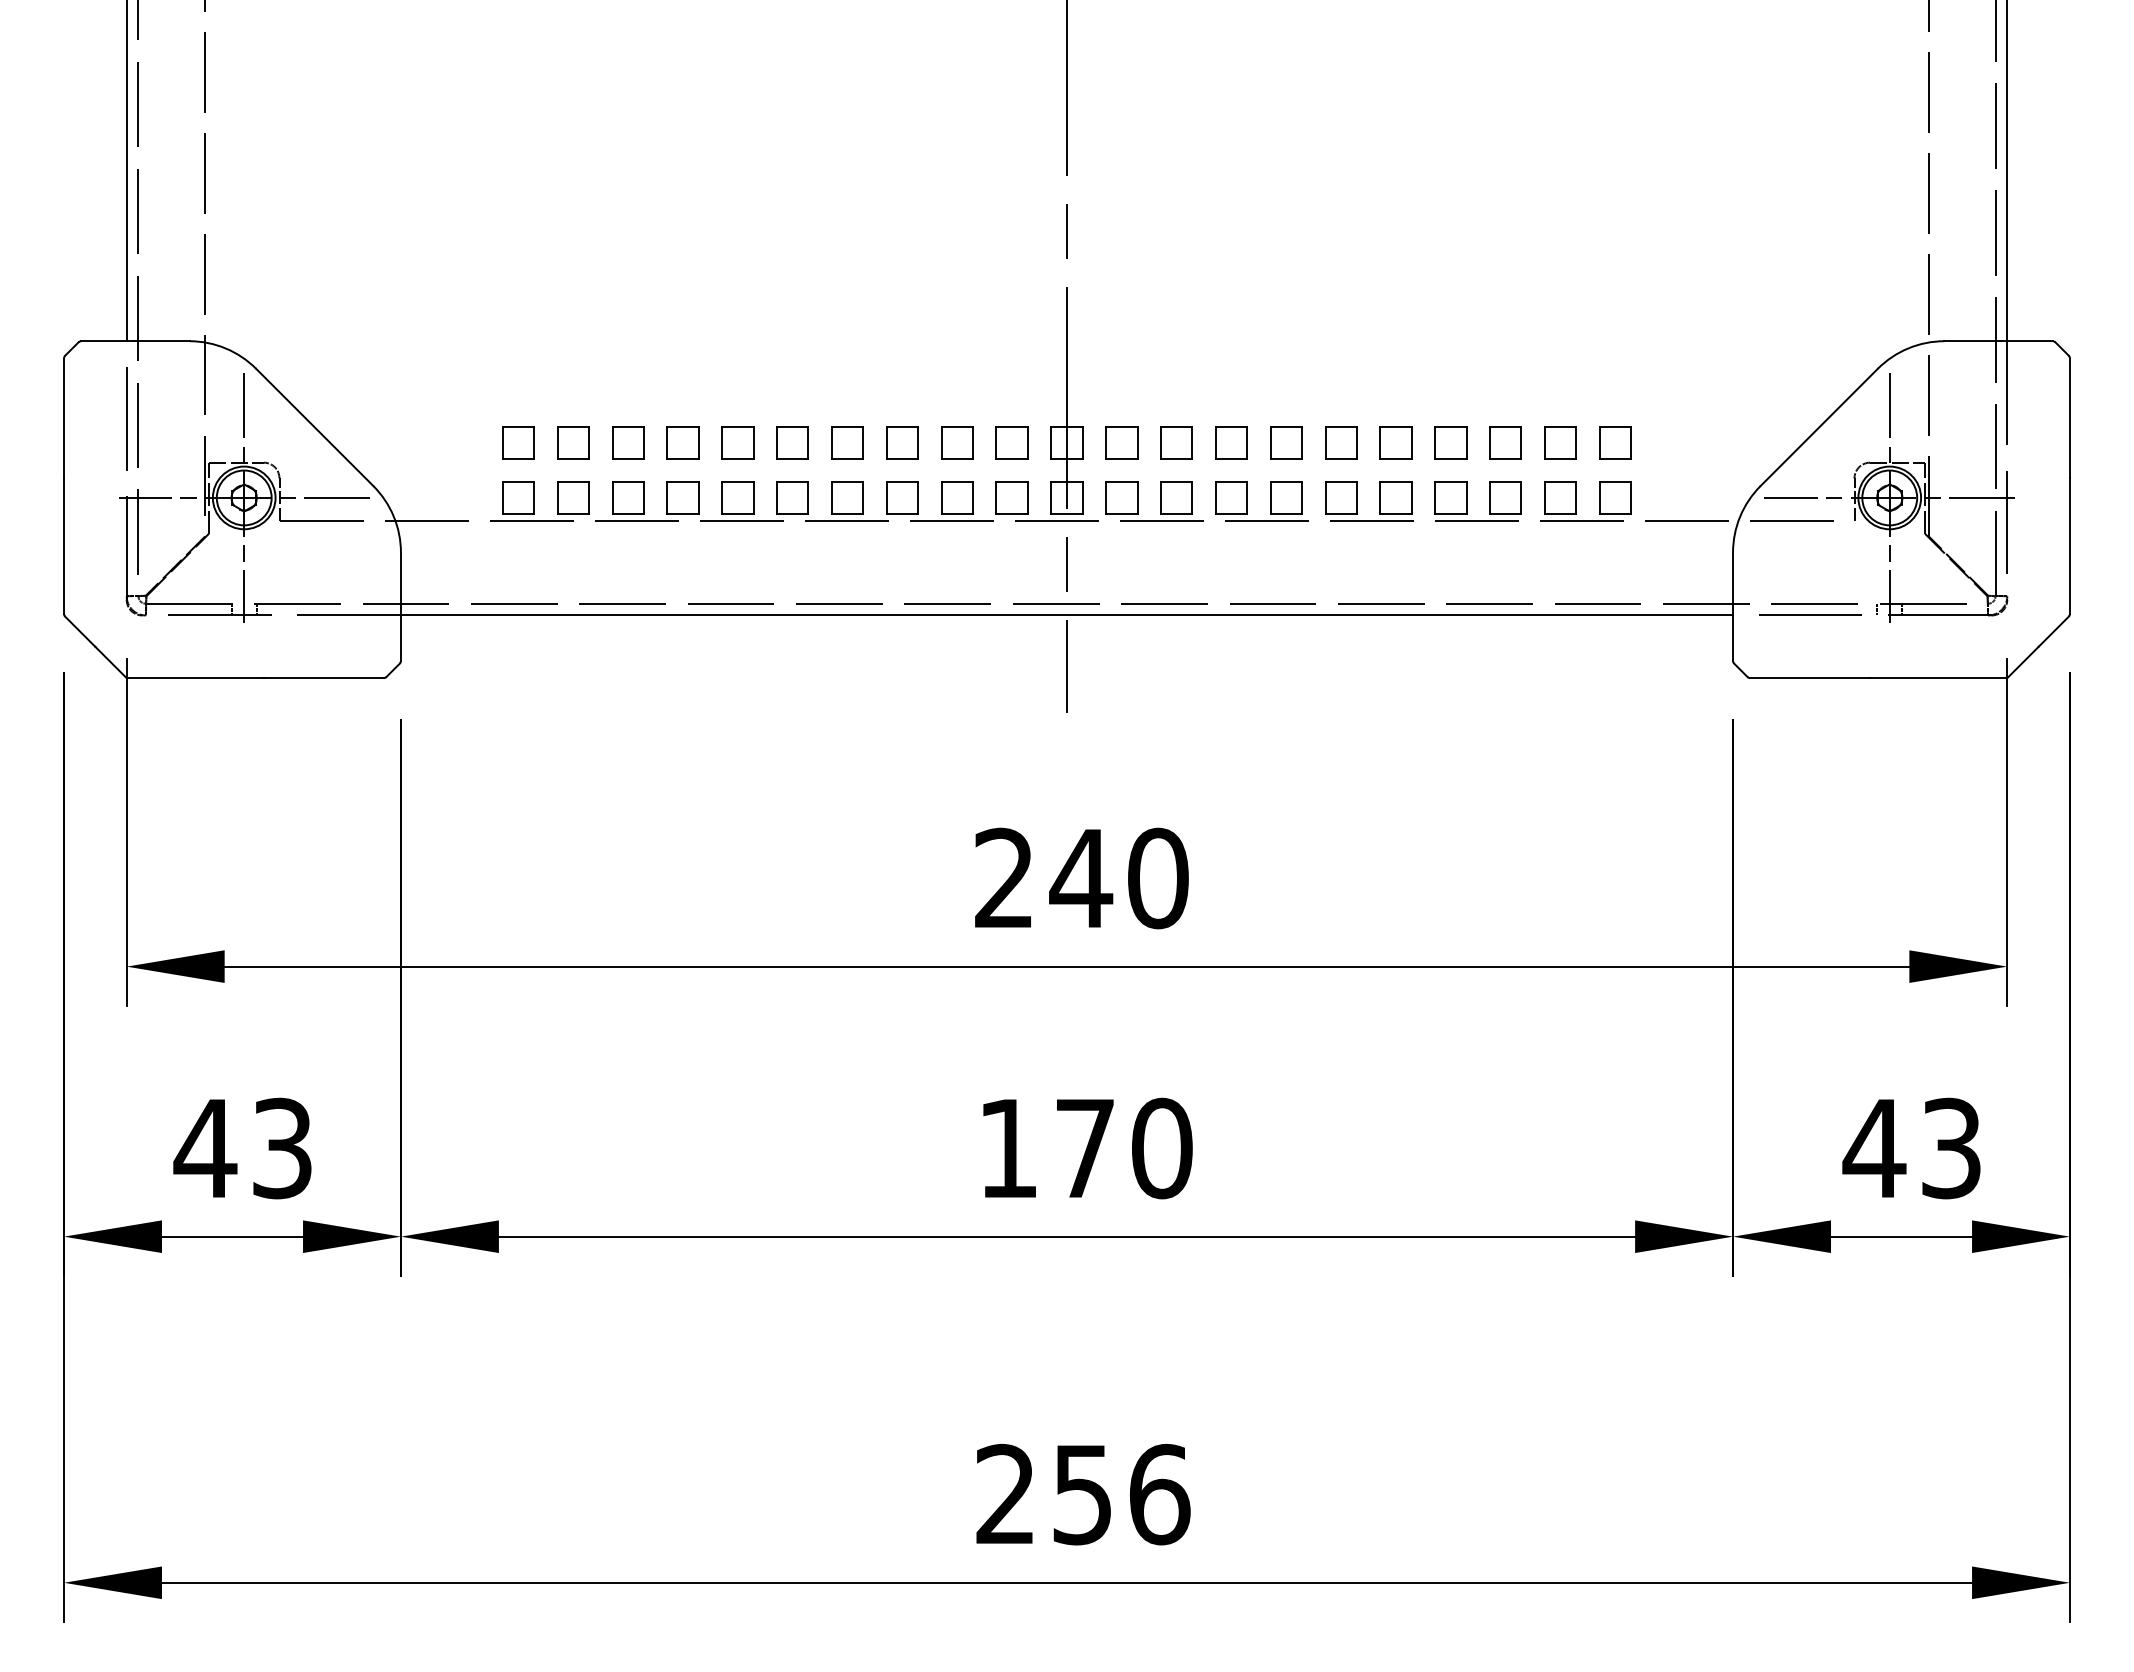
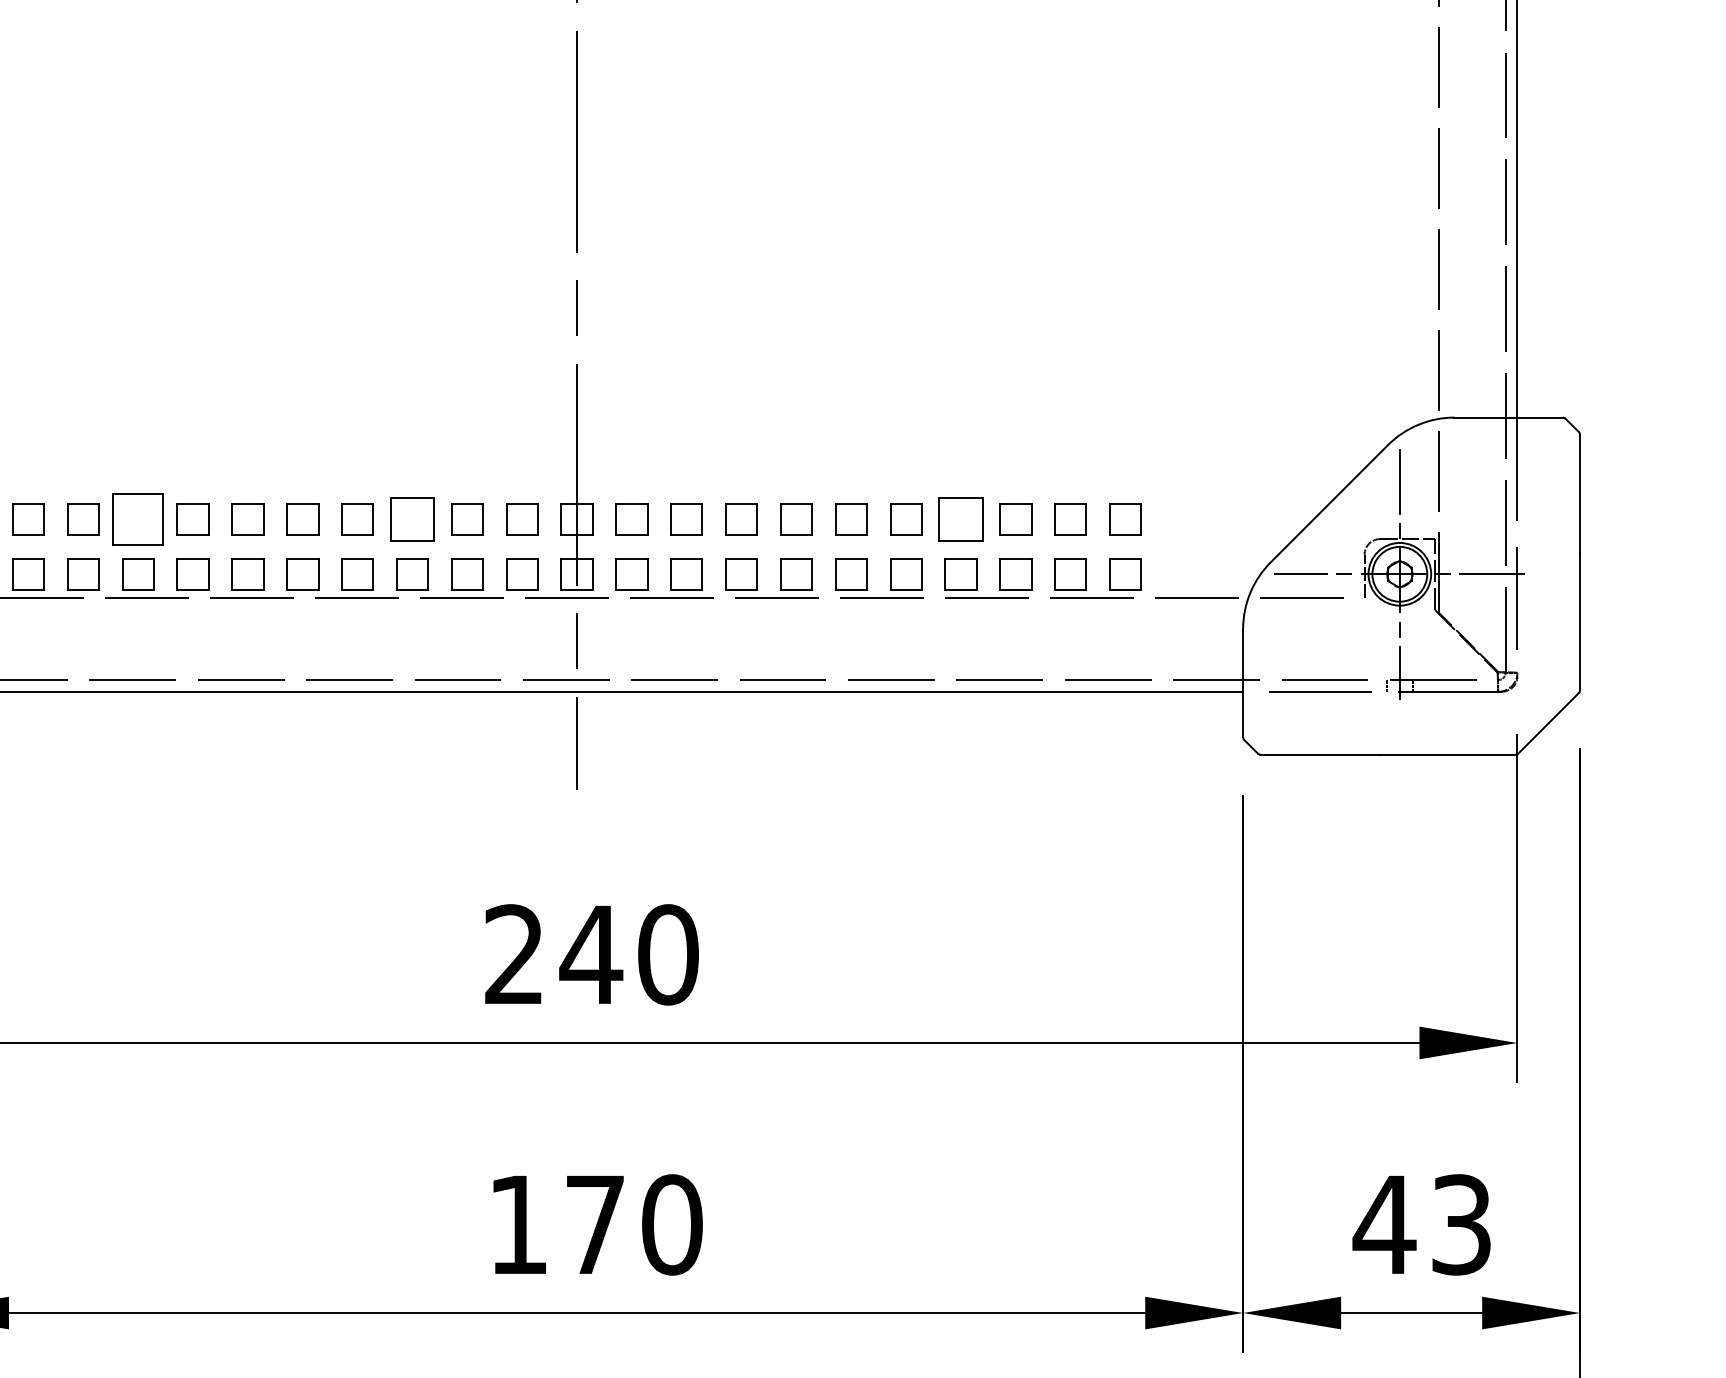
part: (628, 442) -> (138, 518), size x1.6
part: (902, 442) -> (412, 518), size x1.4
part: (1450, 442) -> (960, 518), size x1.4

